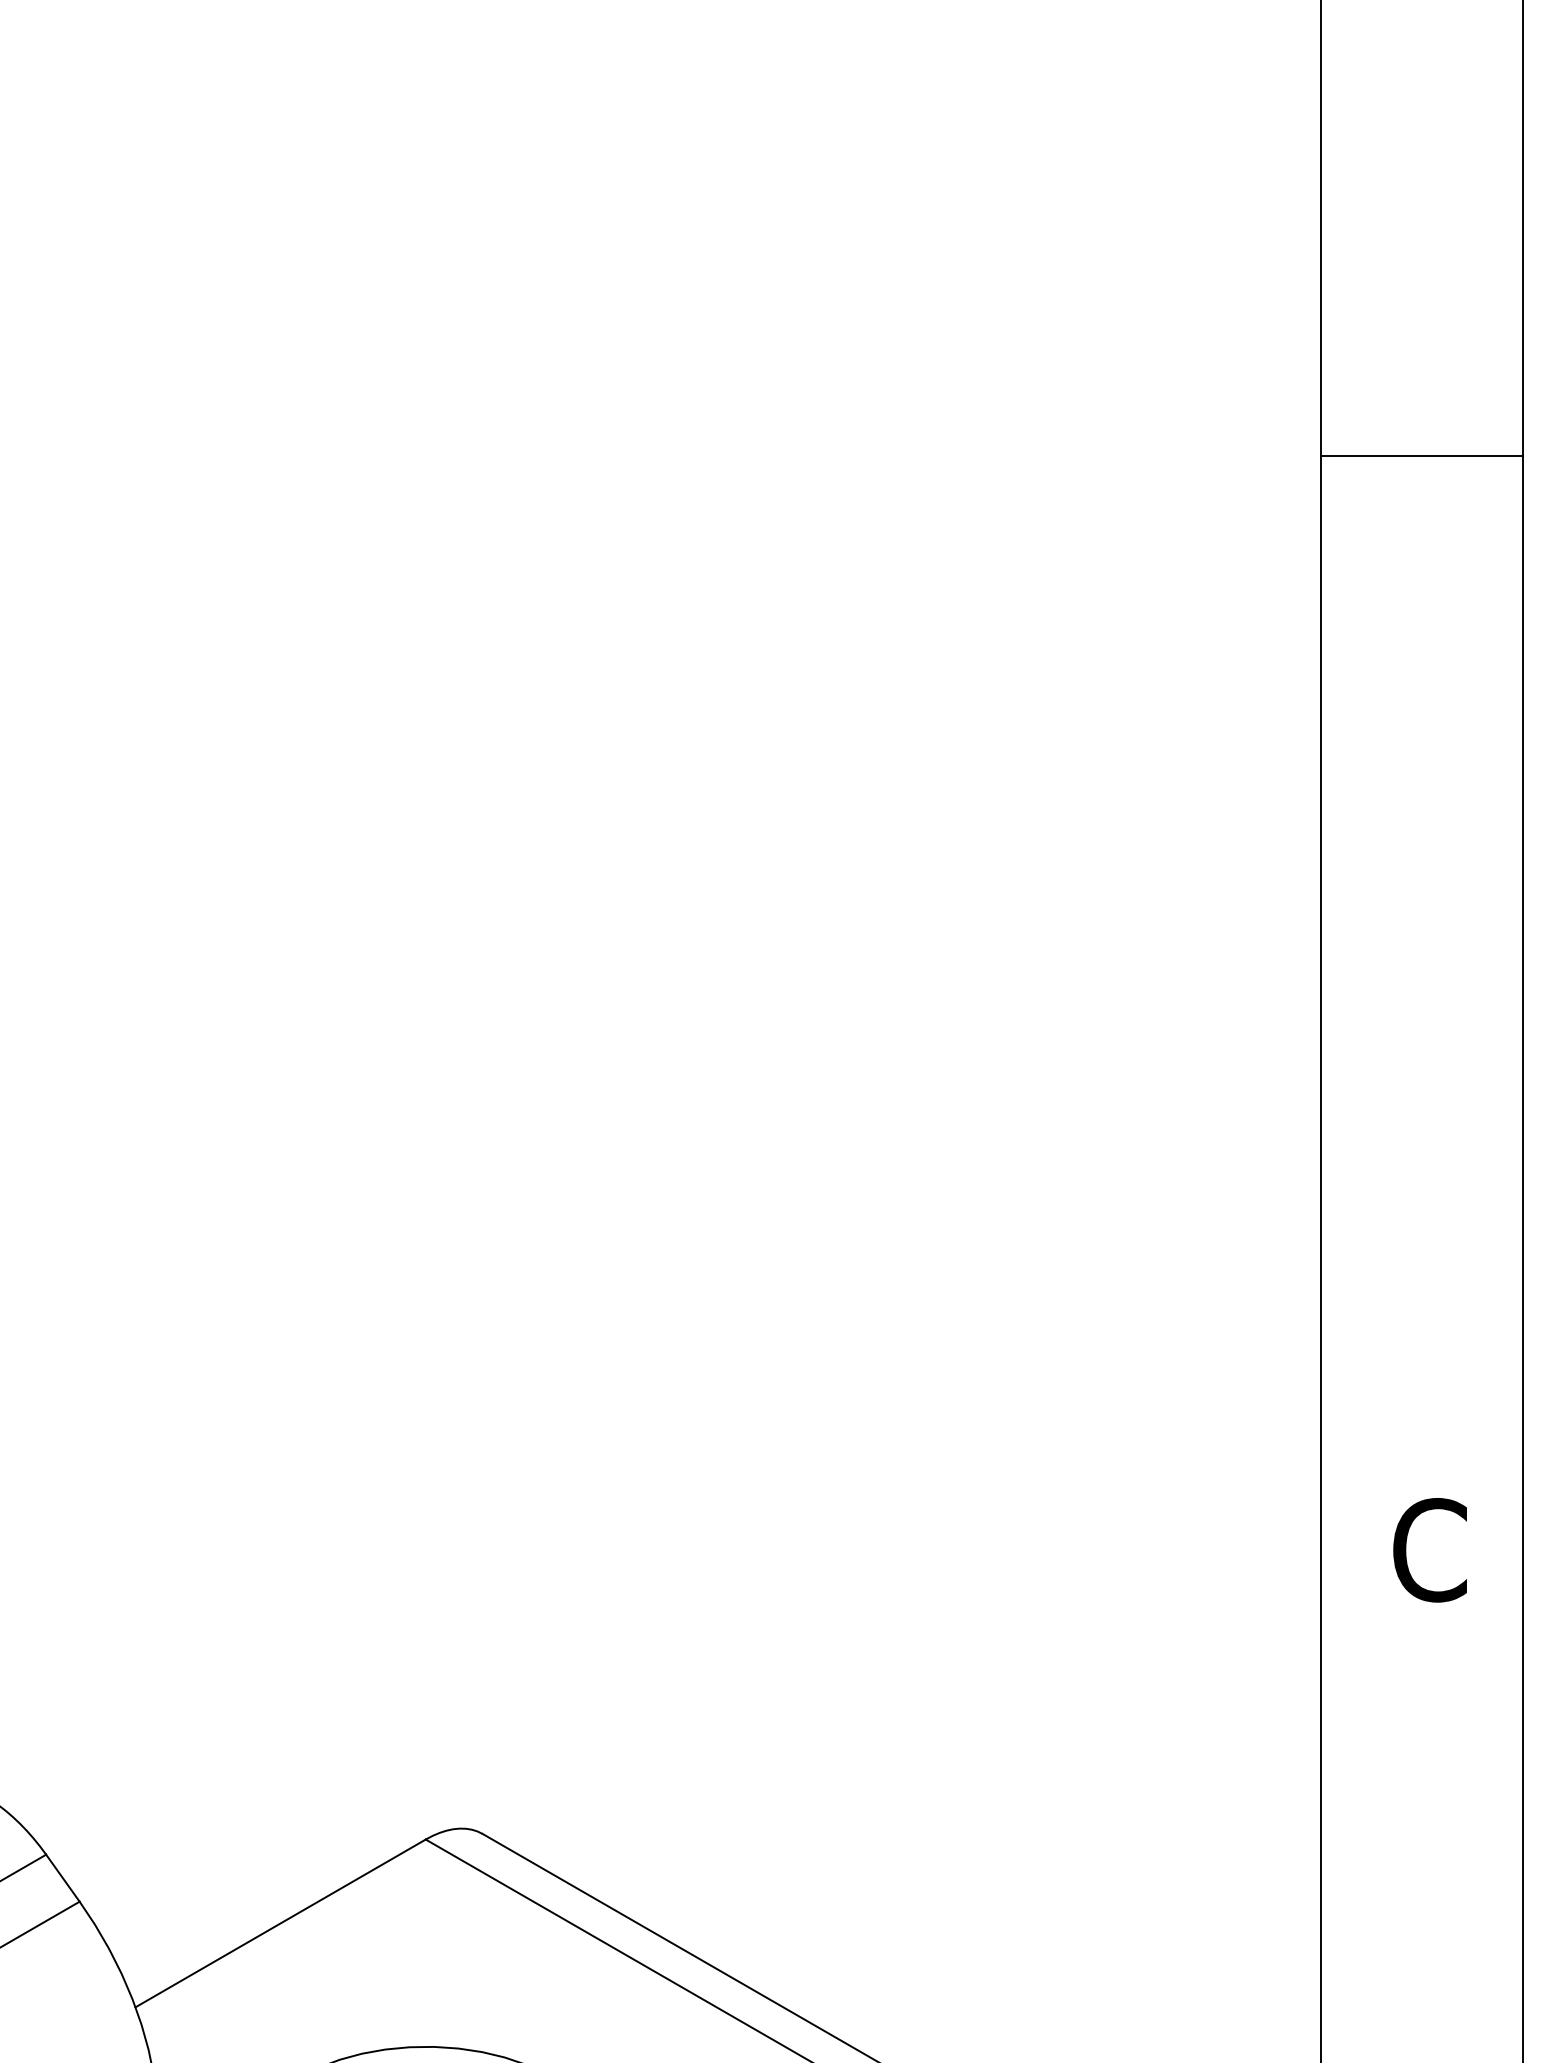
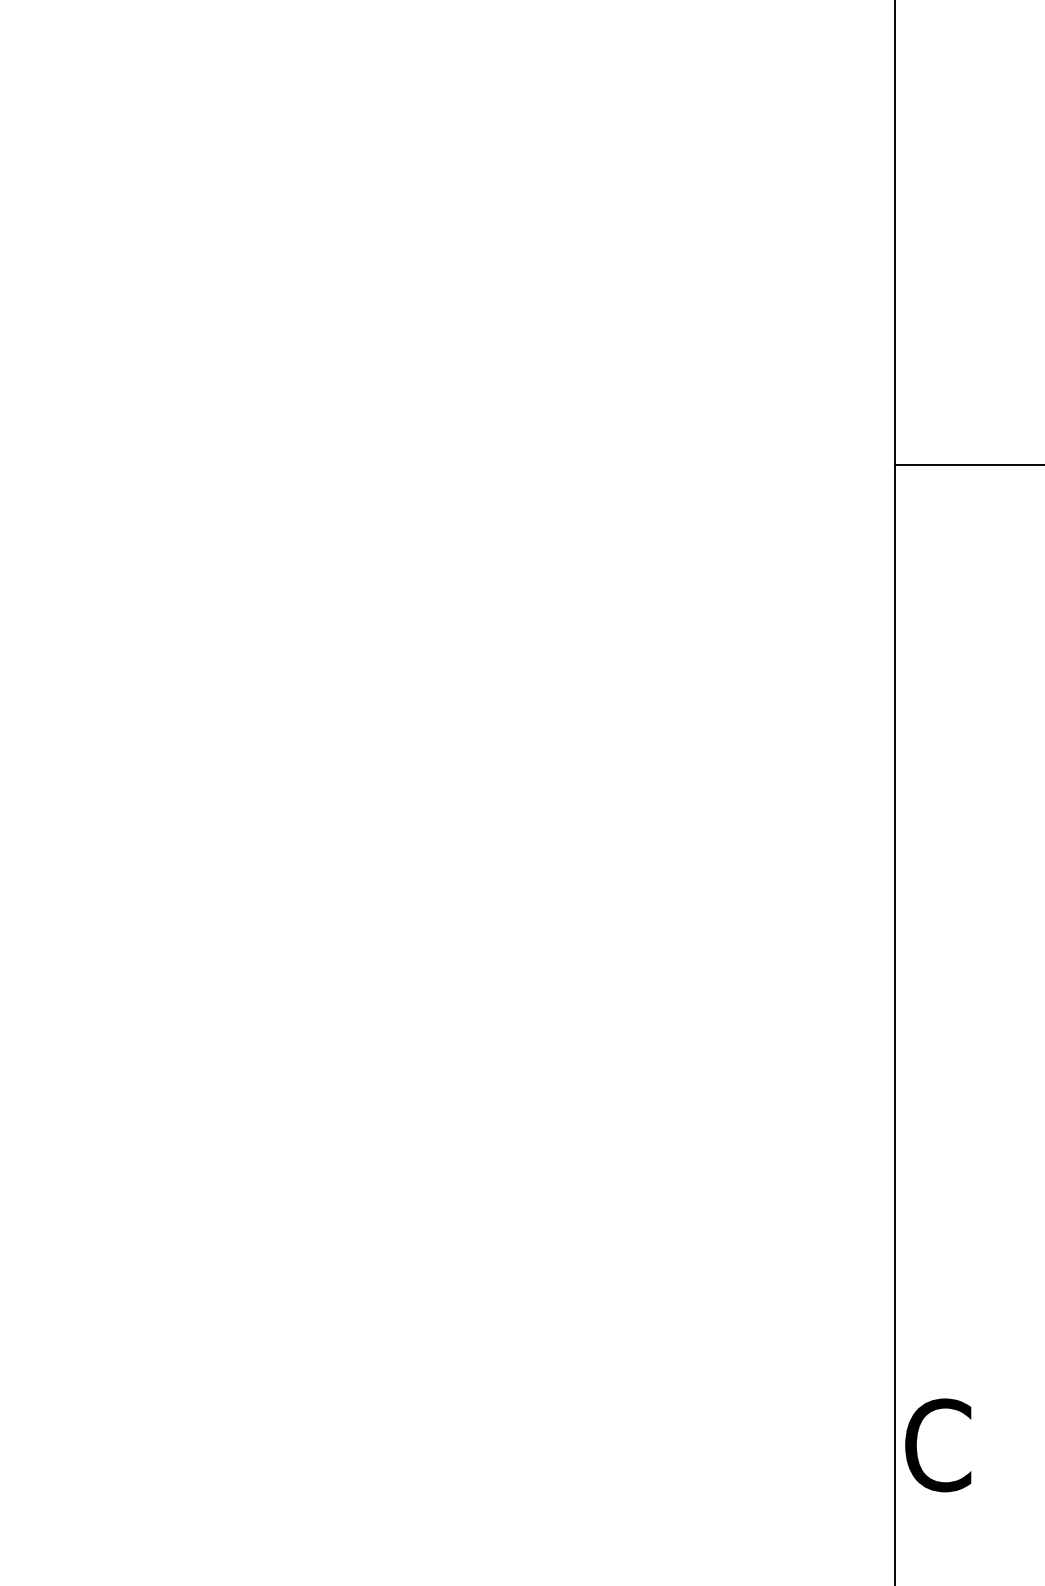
text: (1429, 1550) -> (937, 1445), moved

